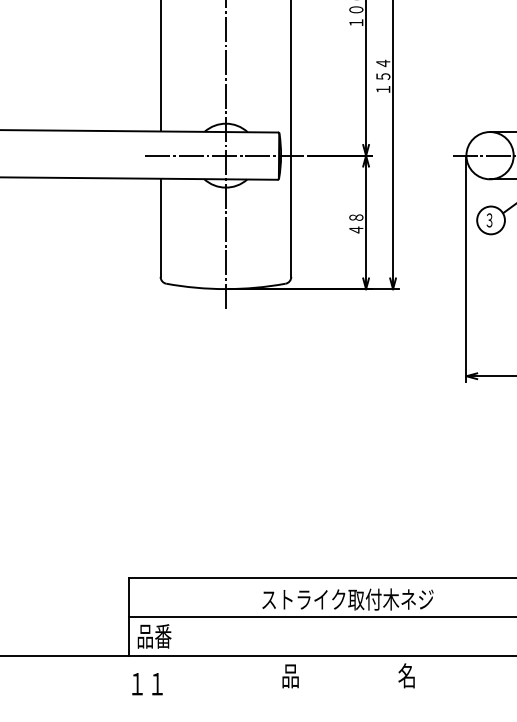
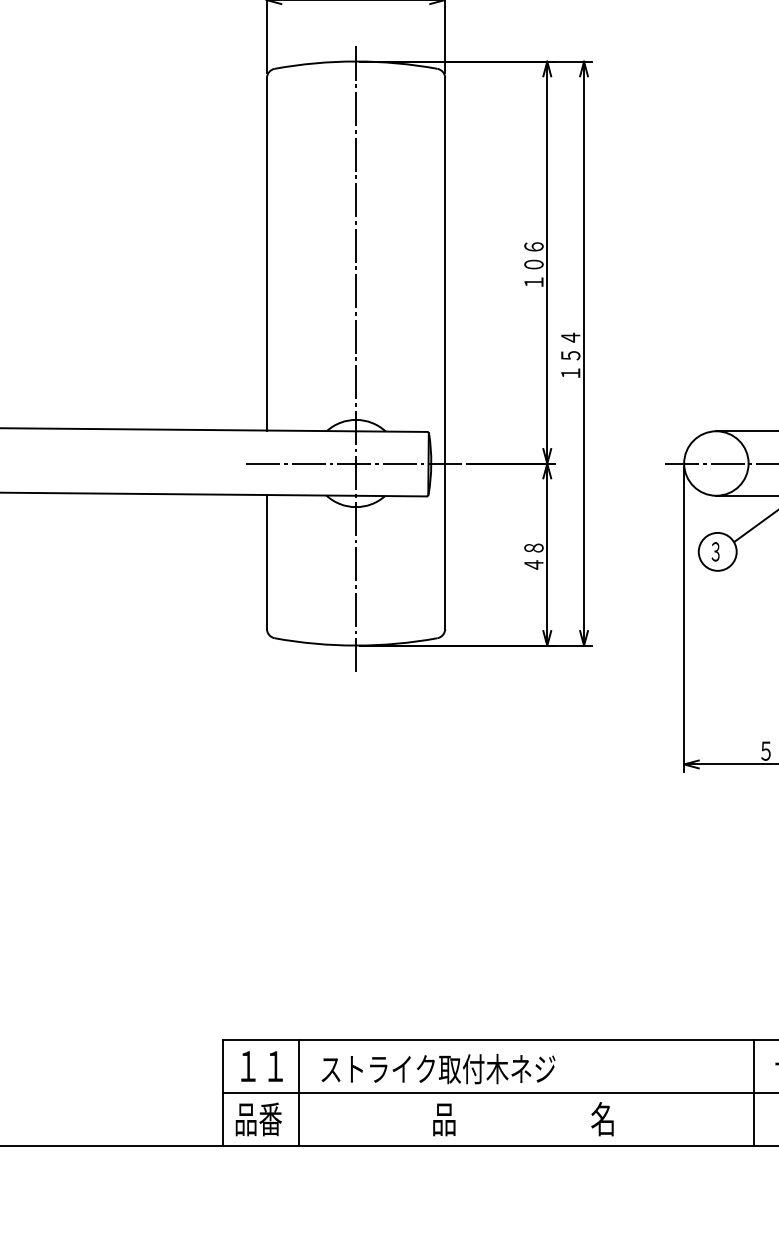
text: (347, 599) -> (438, 1068), moved
line: (184, 617) -> (299, 1093), added
text: (348, 676) -> (523, 1119), moved
text: (147, 684) -> (261, 1066), moved

